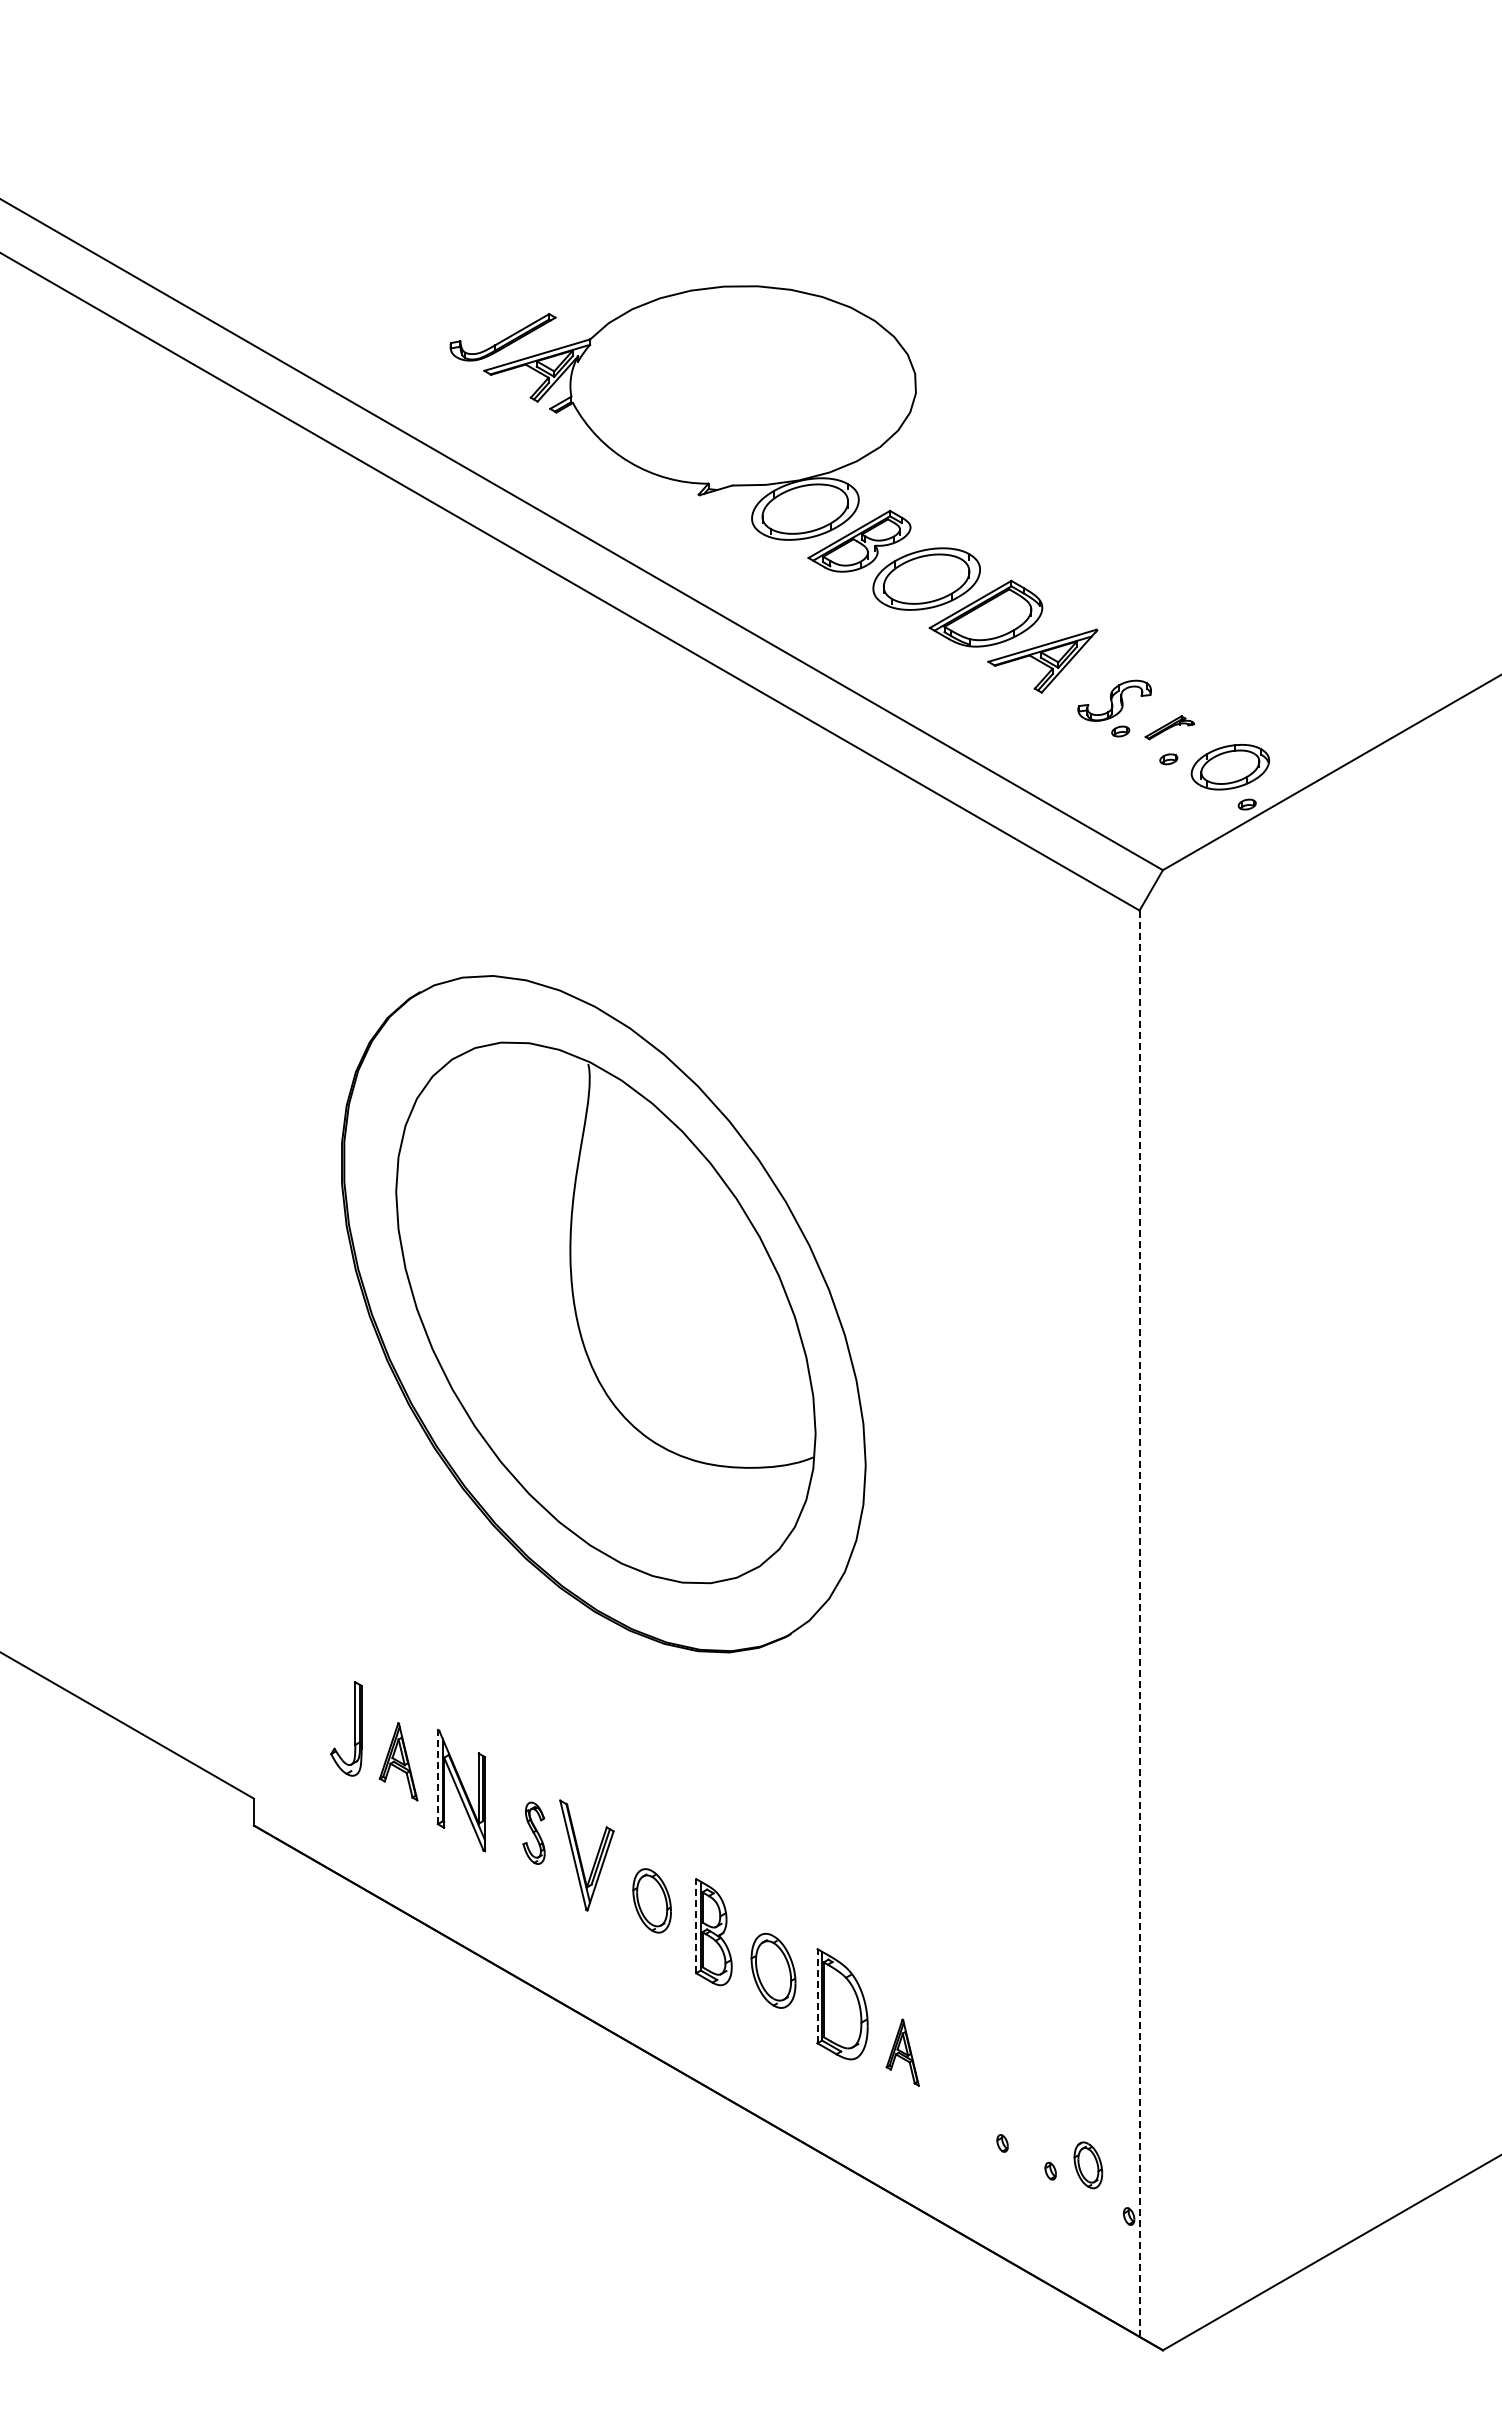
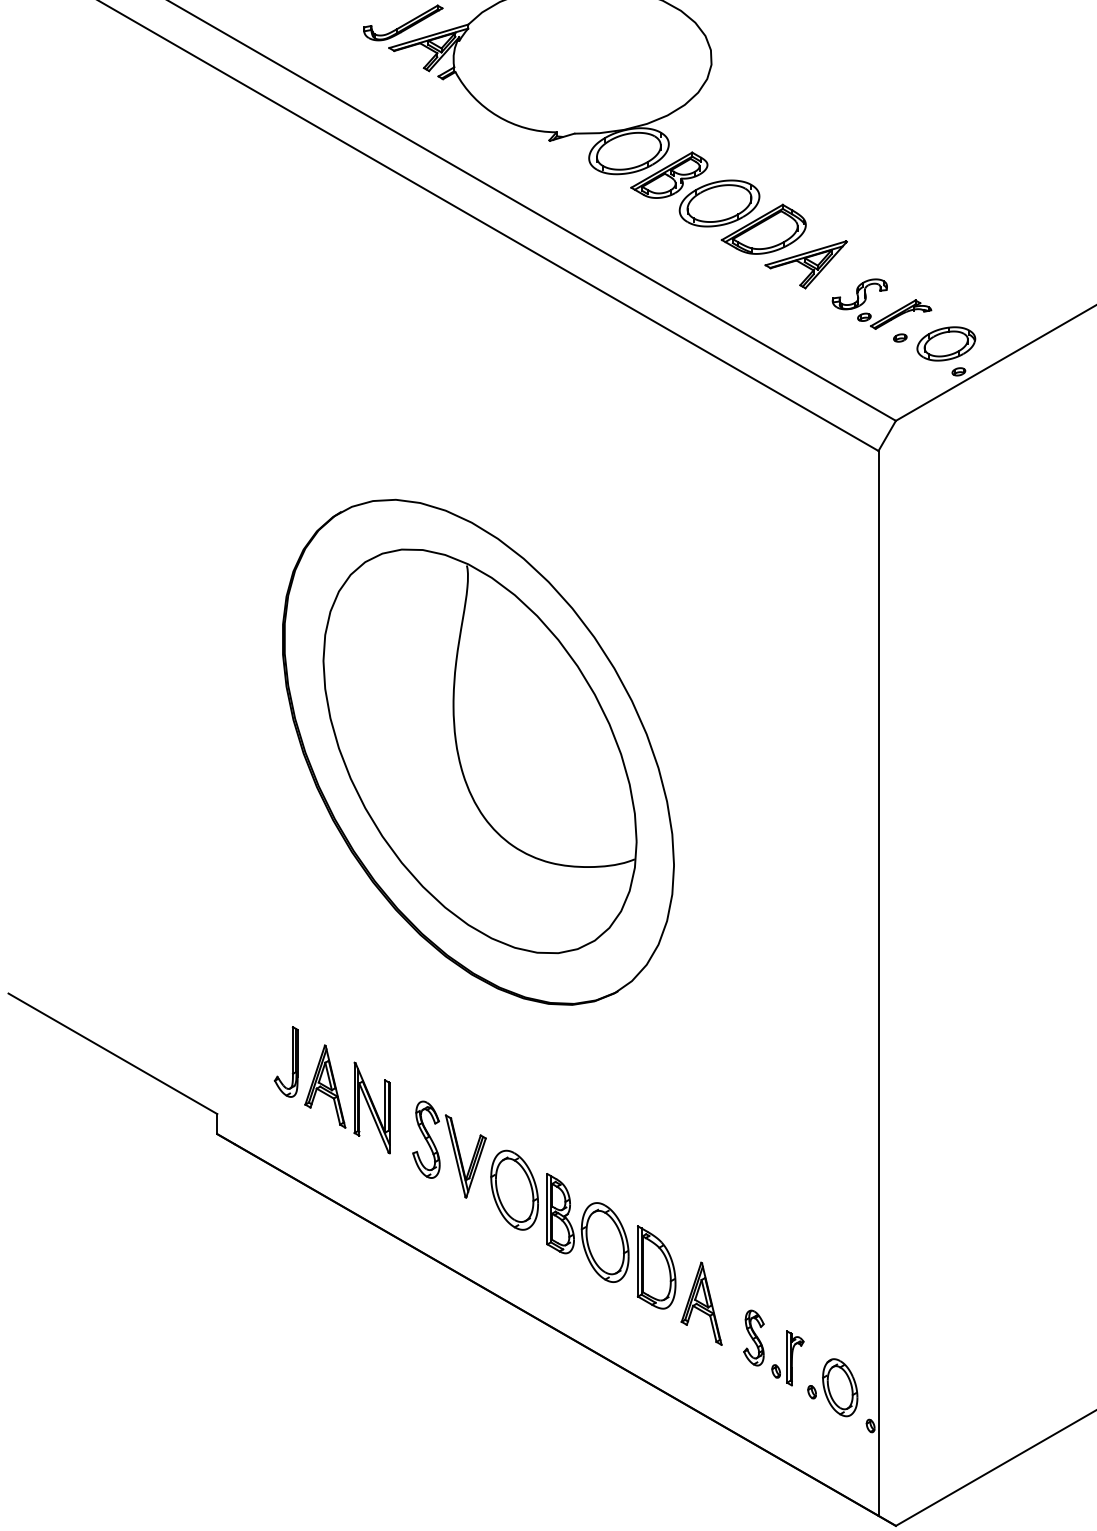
part: (1169, 727) -> (900, 314), size x1.67
line: (1139, 1623) -> (878, 983), dashed -> solid
part: (398, 1761) -> (325, 1086), size x1.43
line: (437, 1776) -> (354, 1097), dashed -> solid
part: (533, 1833) -> (425, 1140), size x1.67
part: (651, 1900) -> (514, 1190), size x1.67
line: (696, 1925) -> (547, 1208), dashed -> solid
part: (773, 1970) -> (605, 1242), size x1.43
line: (817, 1995) -> (638, 1260), dashed -> solid
part: (902, 2052) -> (701, 1303), size x1.67
part: (972, 2098) -> (753, 1337), added
part: (1028, 2125) -> (795, 1358), added
part: (1088, 2165) -> (840, 1387), size x1.67

